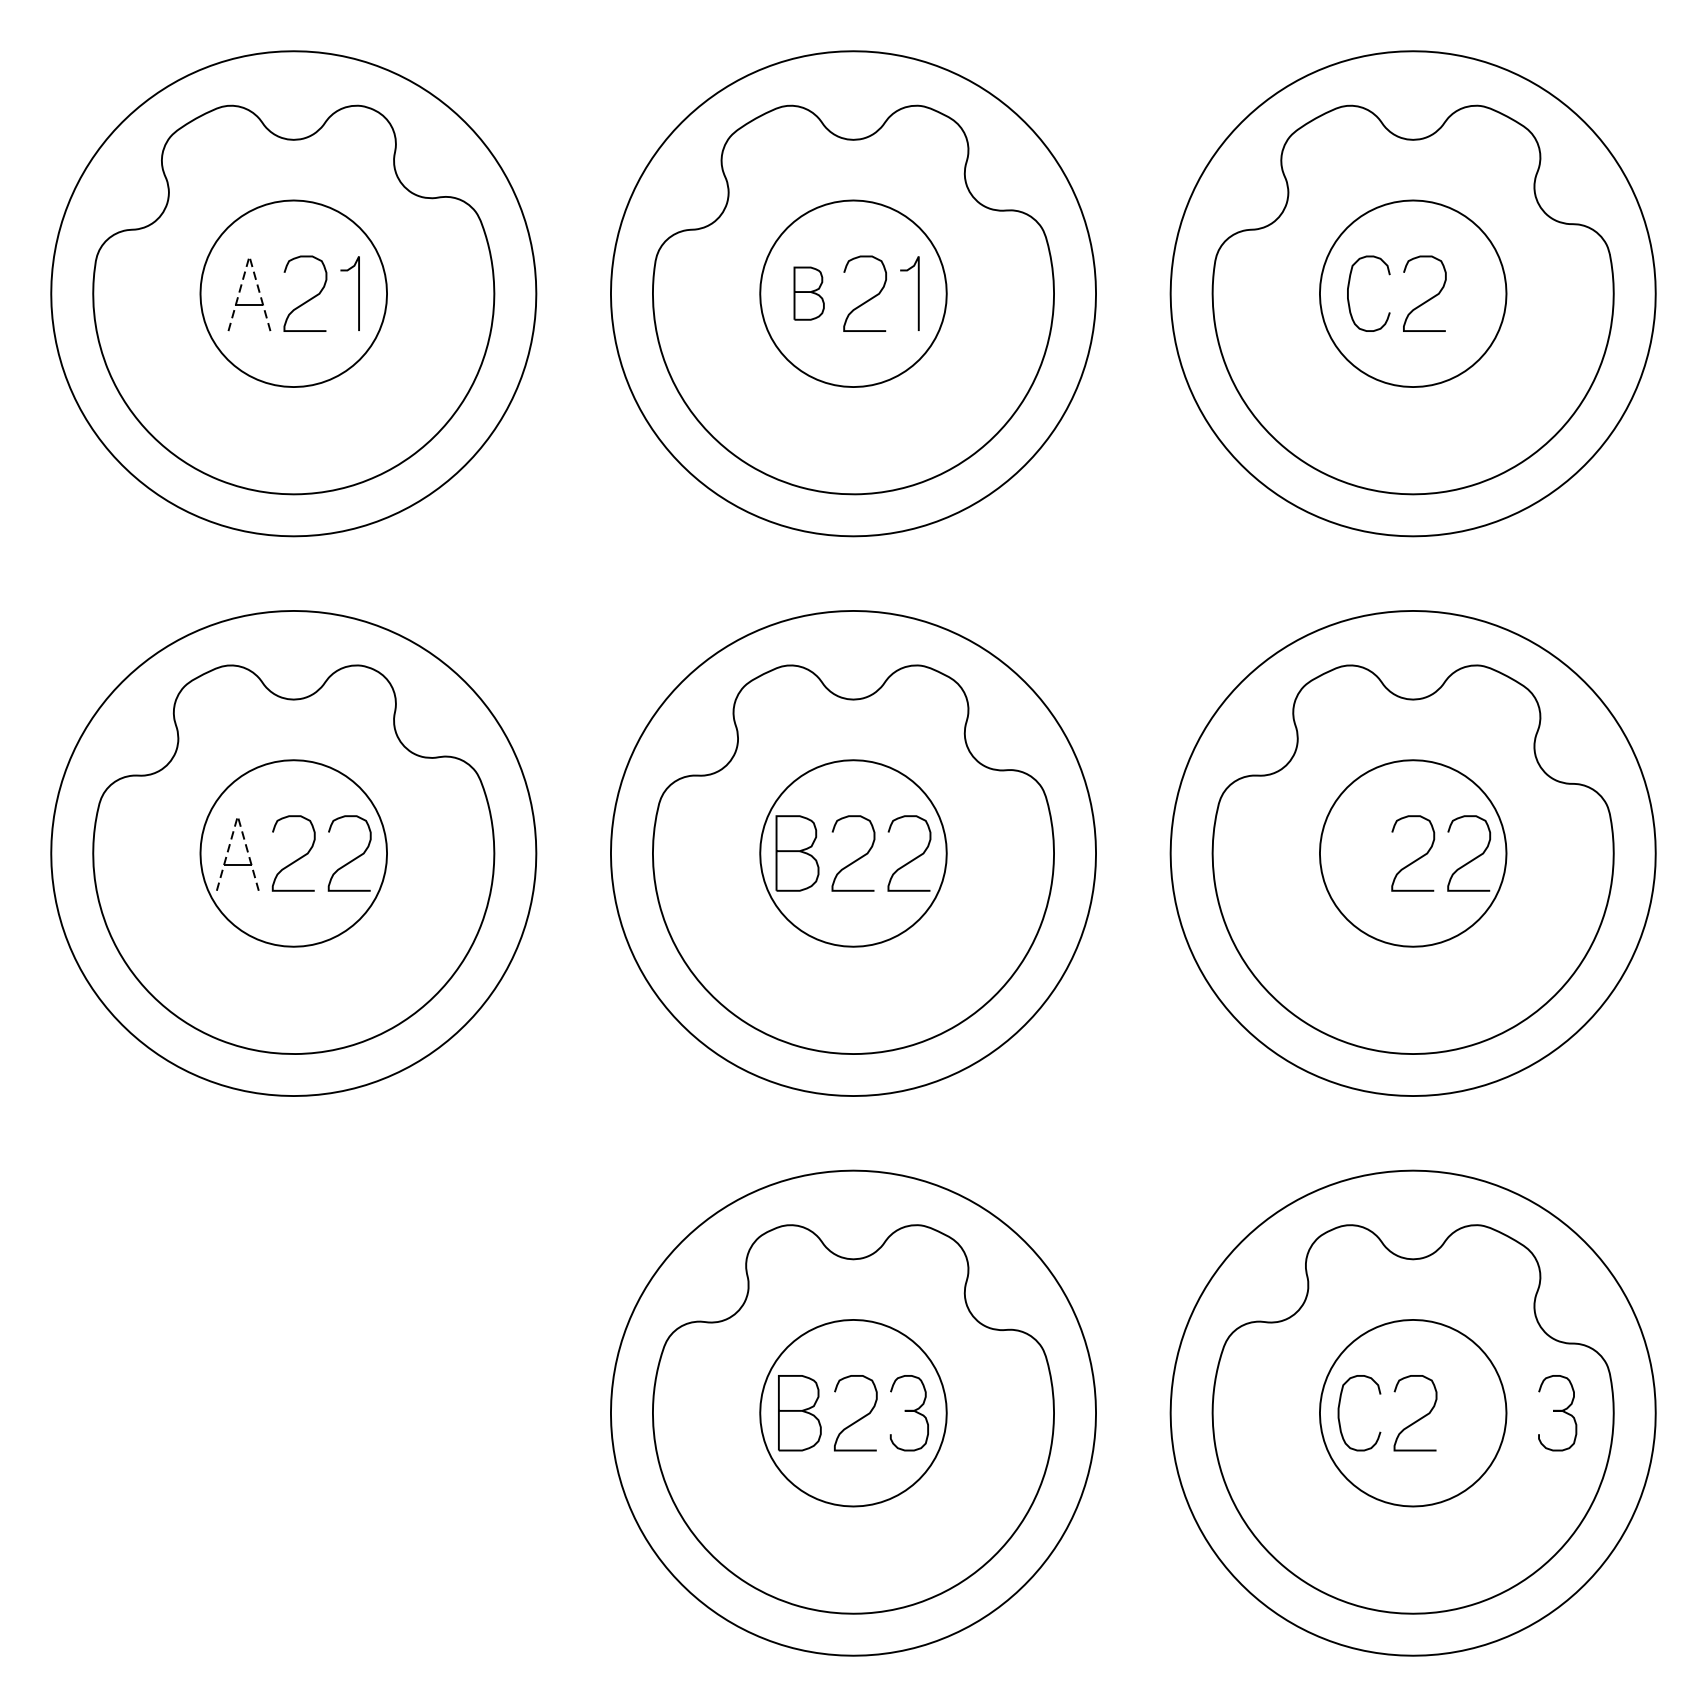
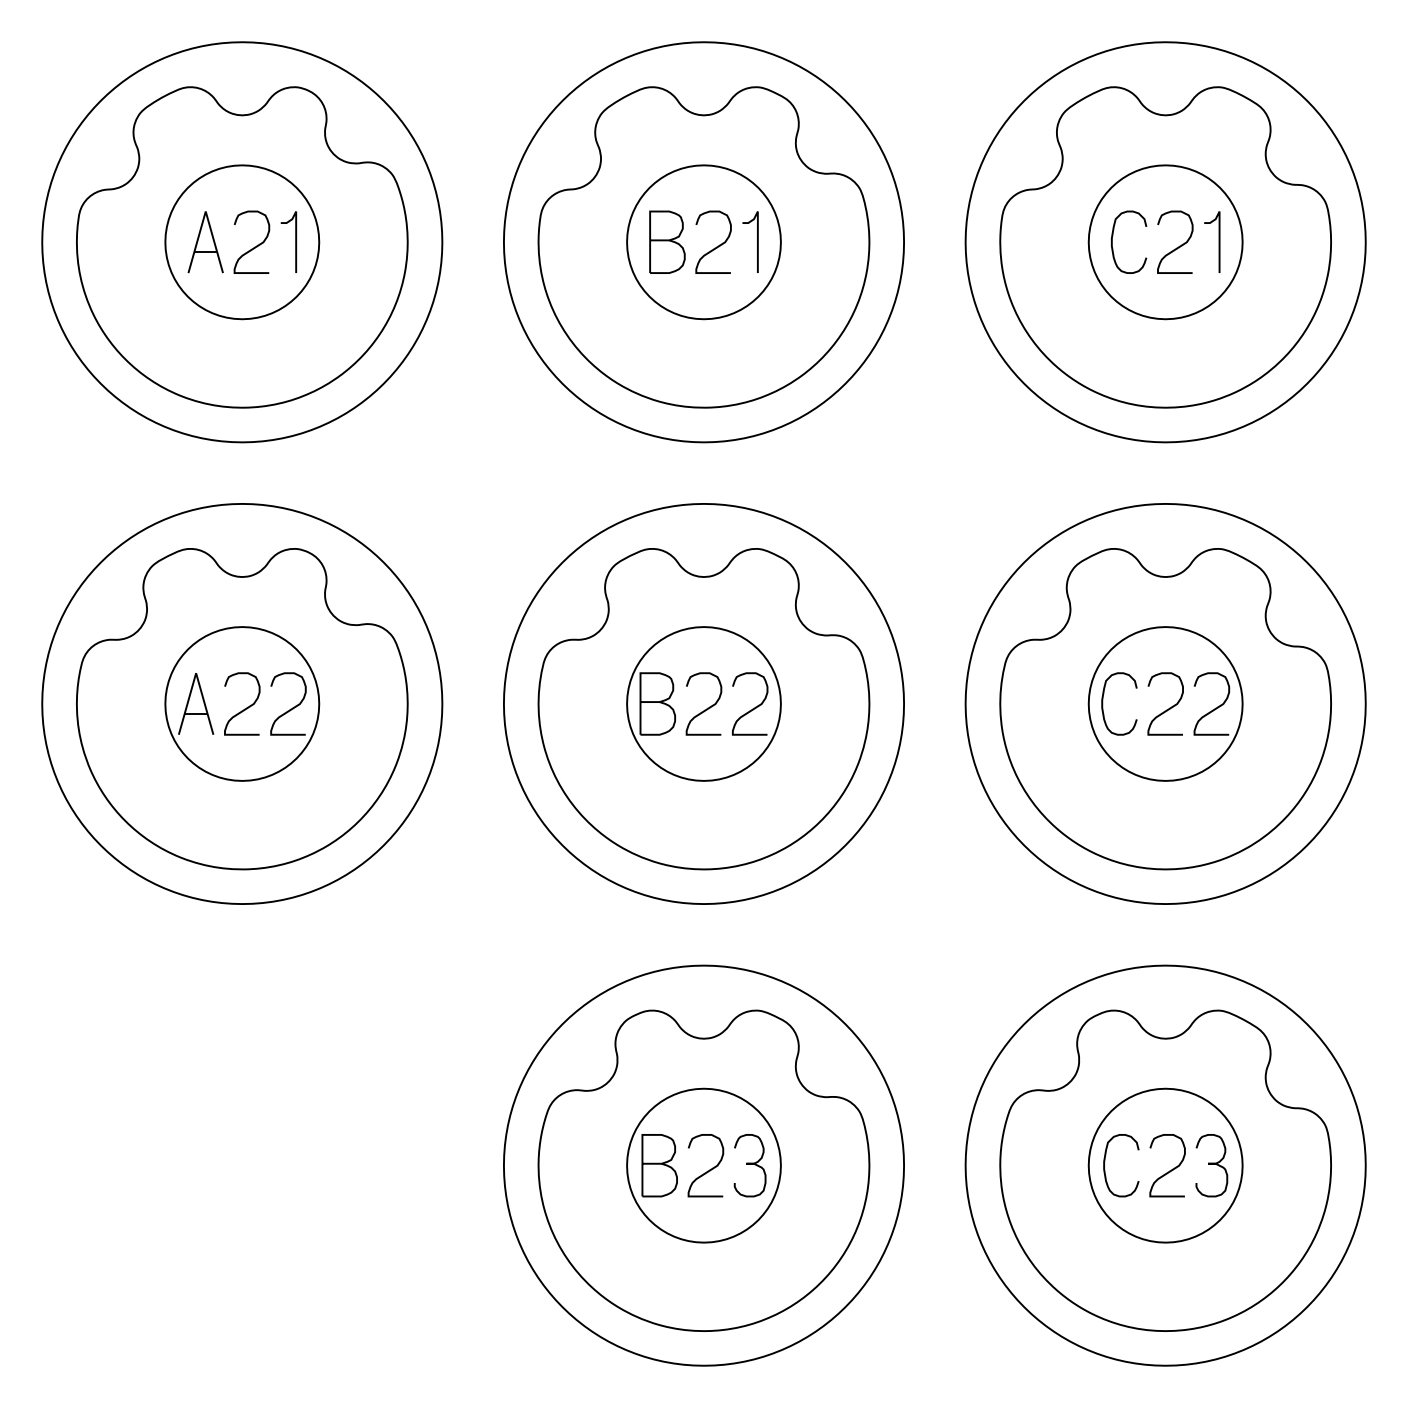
line: (249, 256) -> (205, 211), dashed -> solid
part: (809, 292) -> (667, 241), size x1.43
curve: (1477, 292) -> (1218, 241), added
line: (238, 816) -> (196, 673), dashed -> solid
curve: (1337, 852) -> (1103, 703), added
curve: (1557, 1411) -> (1211, 1164), moved

